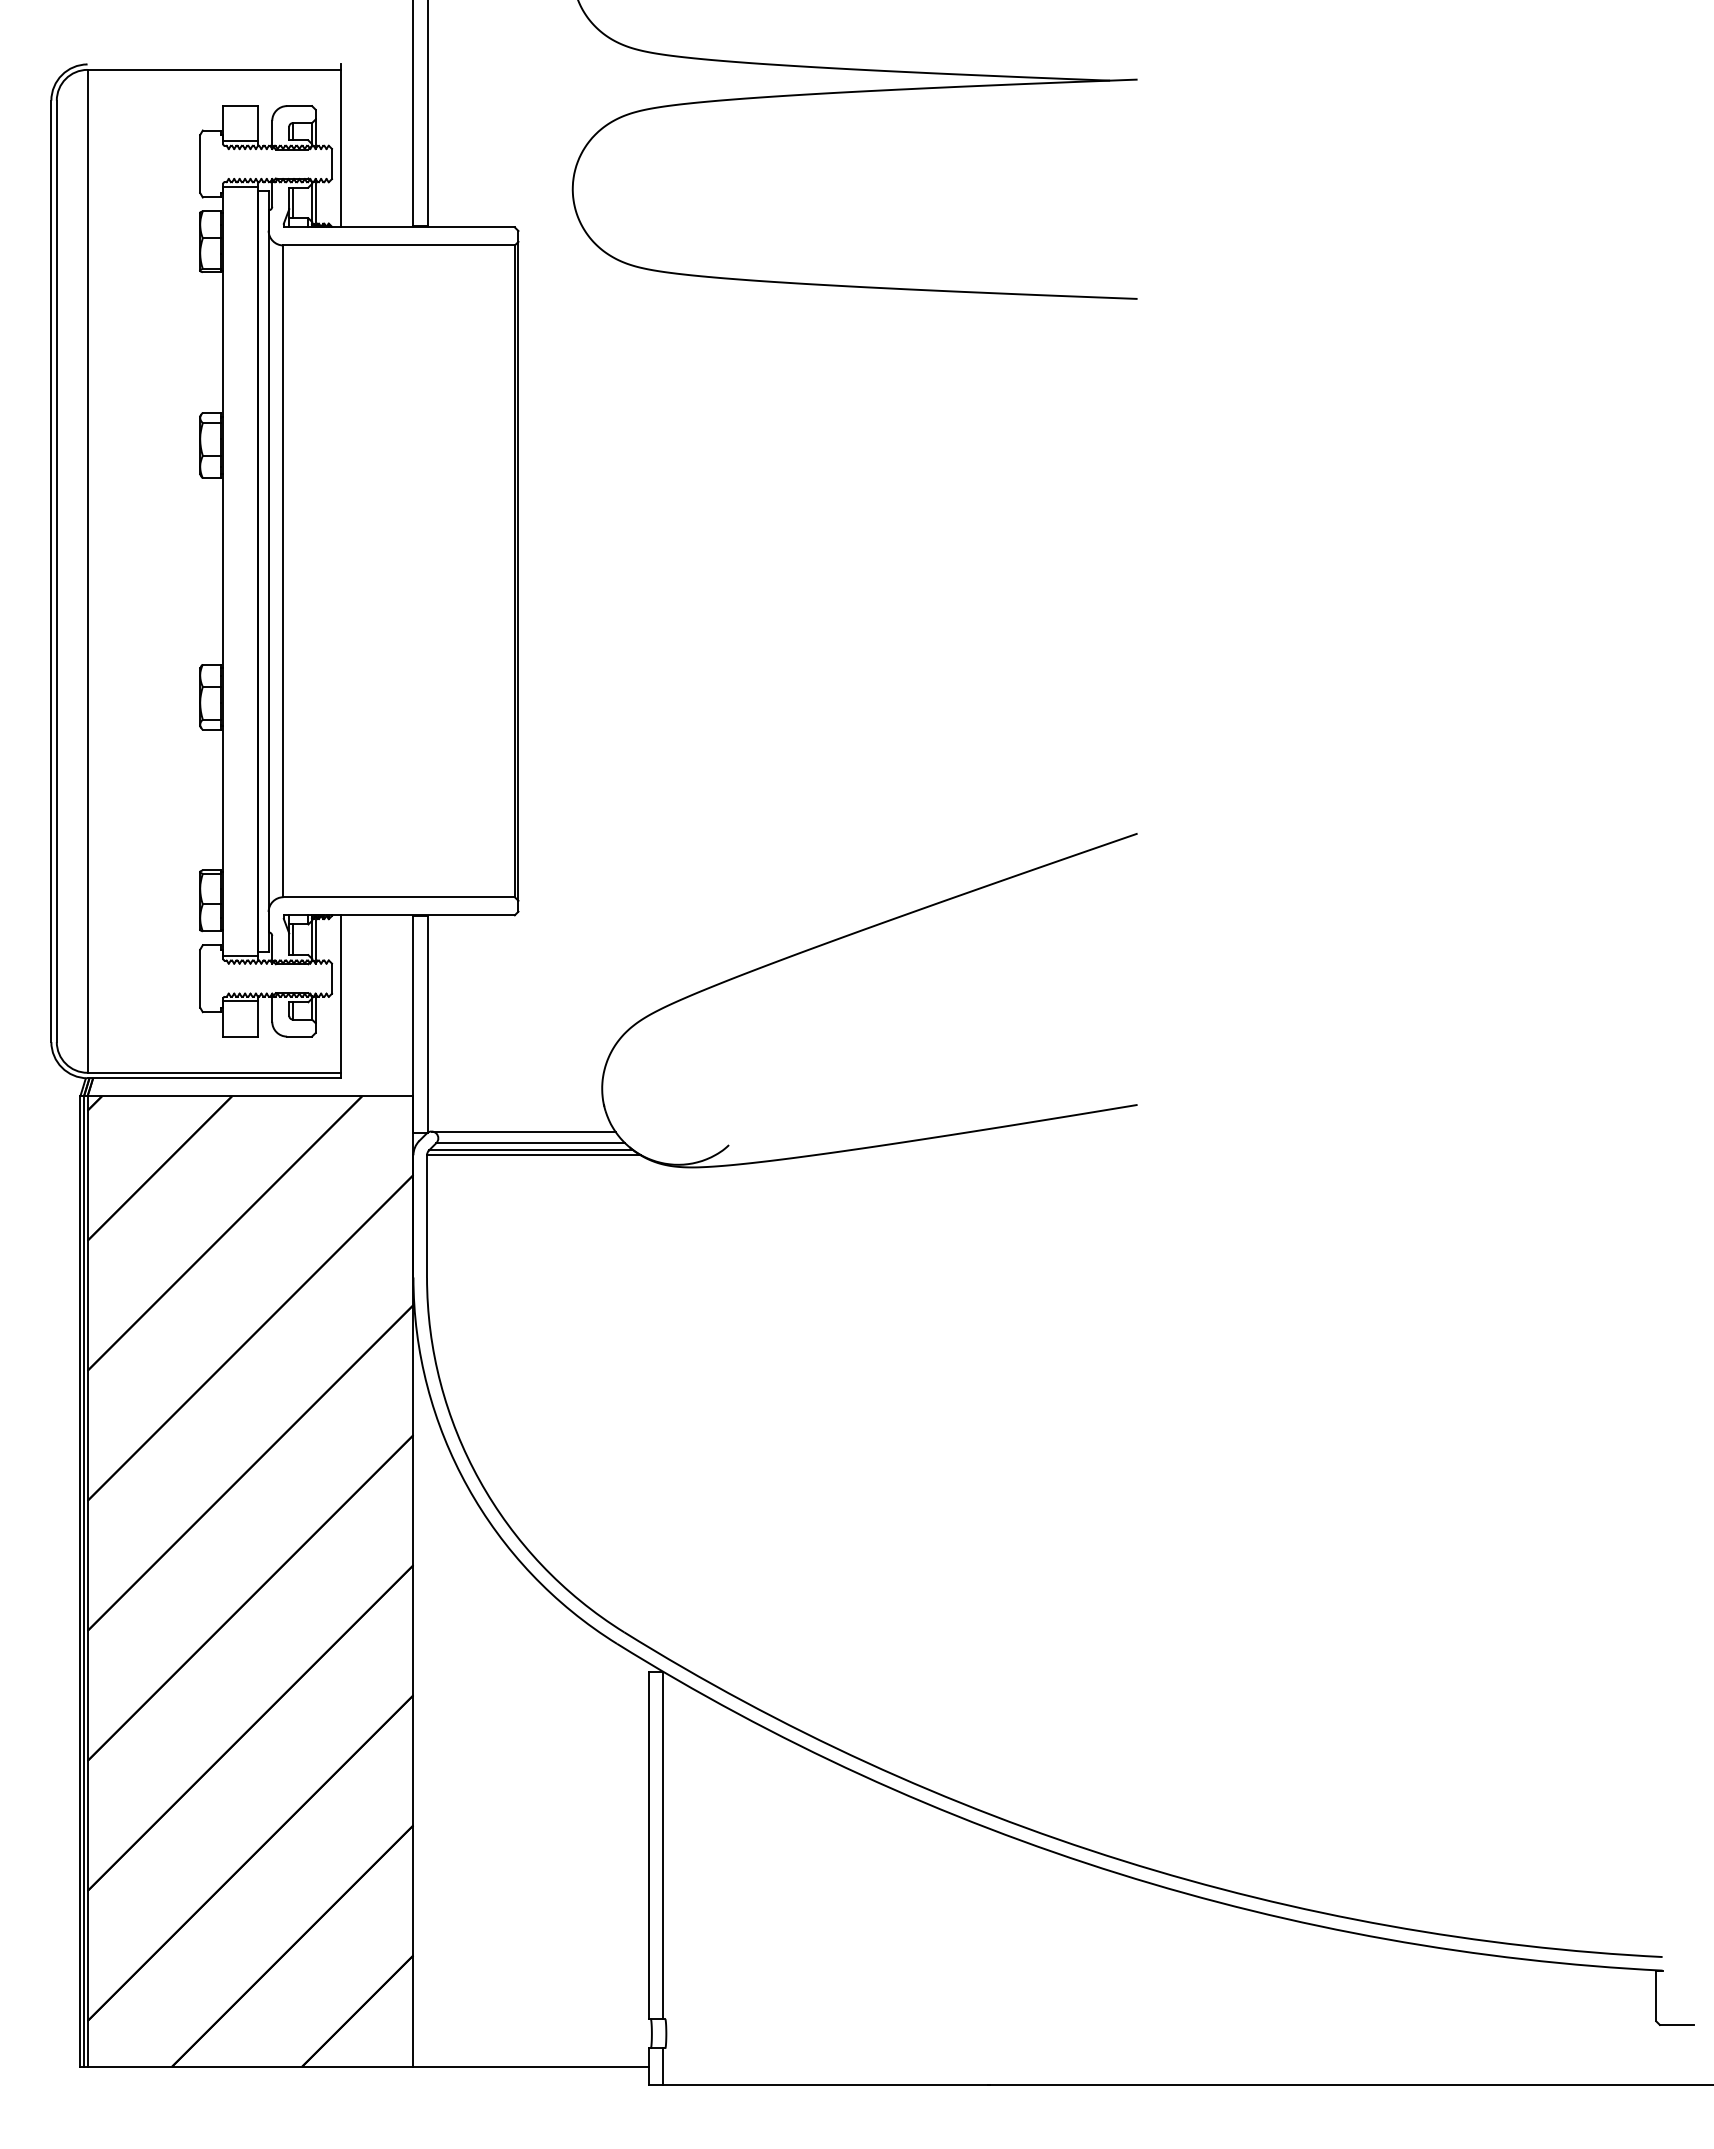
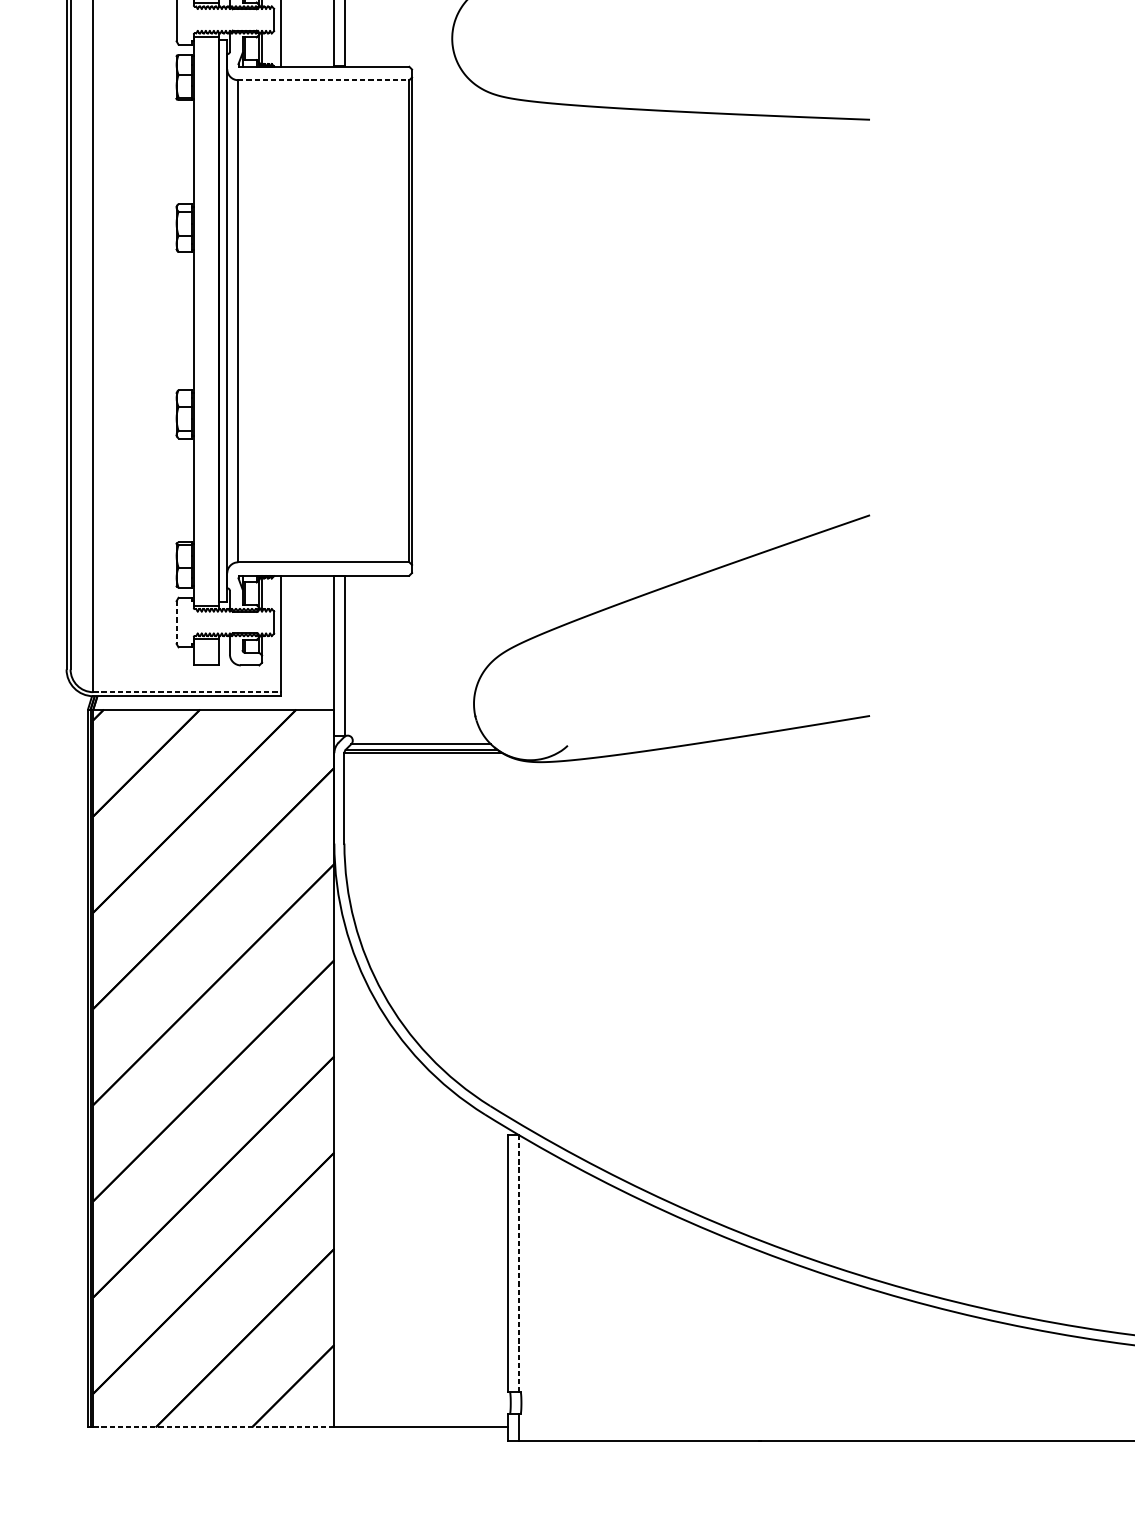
line: (399, 245) -> (324, 80), solid -> dashed
line: (200, 978) -> (176, 622), solid -> dashed
line: (214, 1072) -> (187, 691), solid -> dashed
line: (523, 1131) -> (415, 735), removed
line: (663, 1845) -> (519, 1263), solid -> dashed
line: (250, 2066) -> (213, 1427), solid -> dashed

